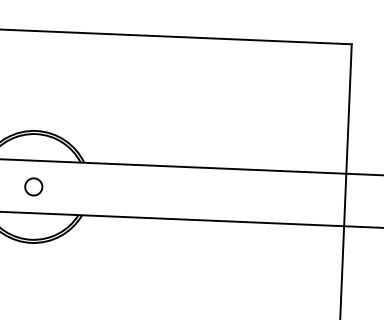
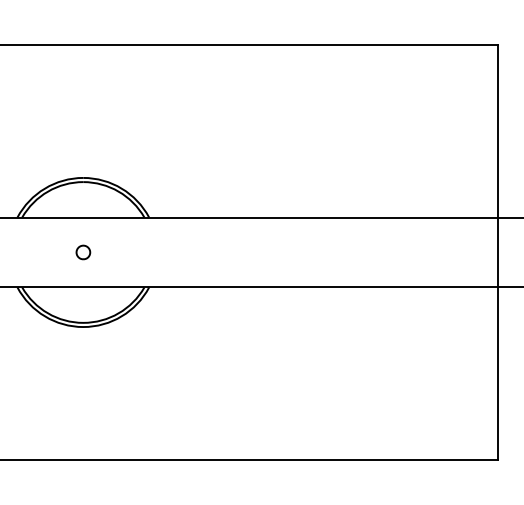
part: (33, 186) -> (83, 252), size x0.6

